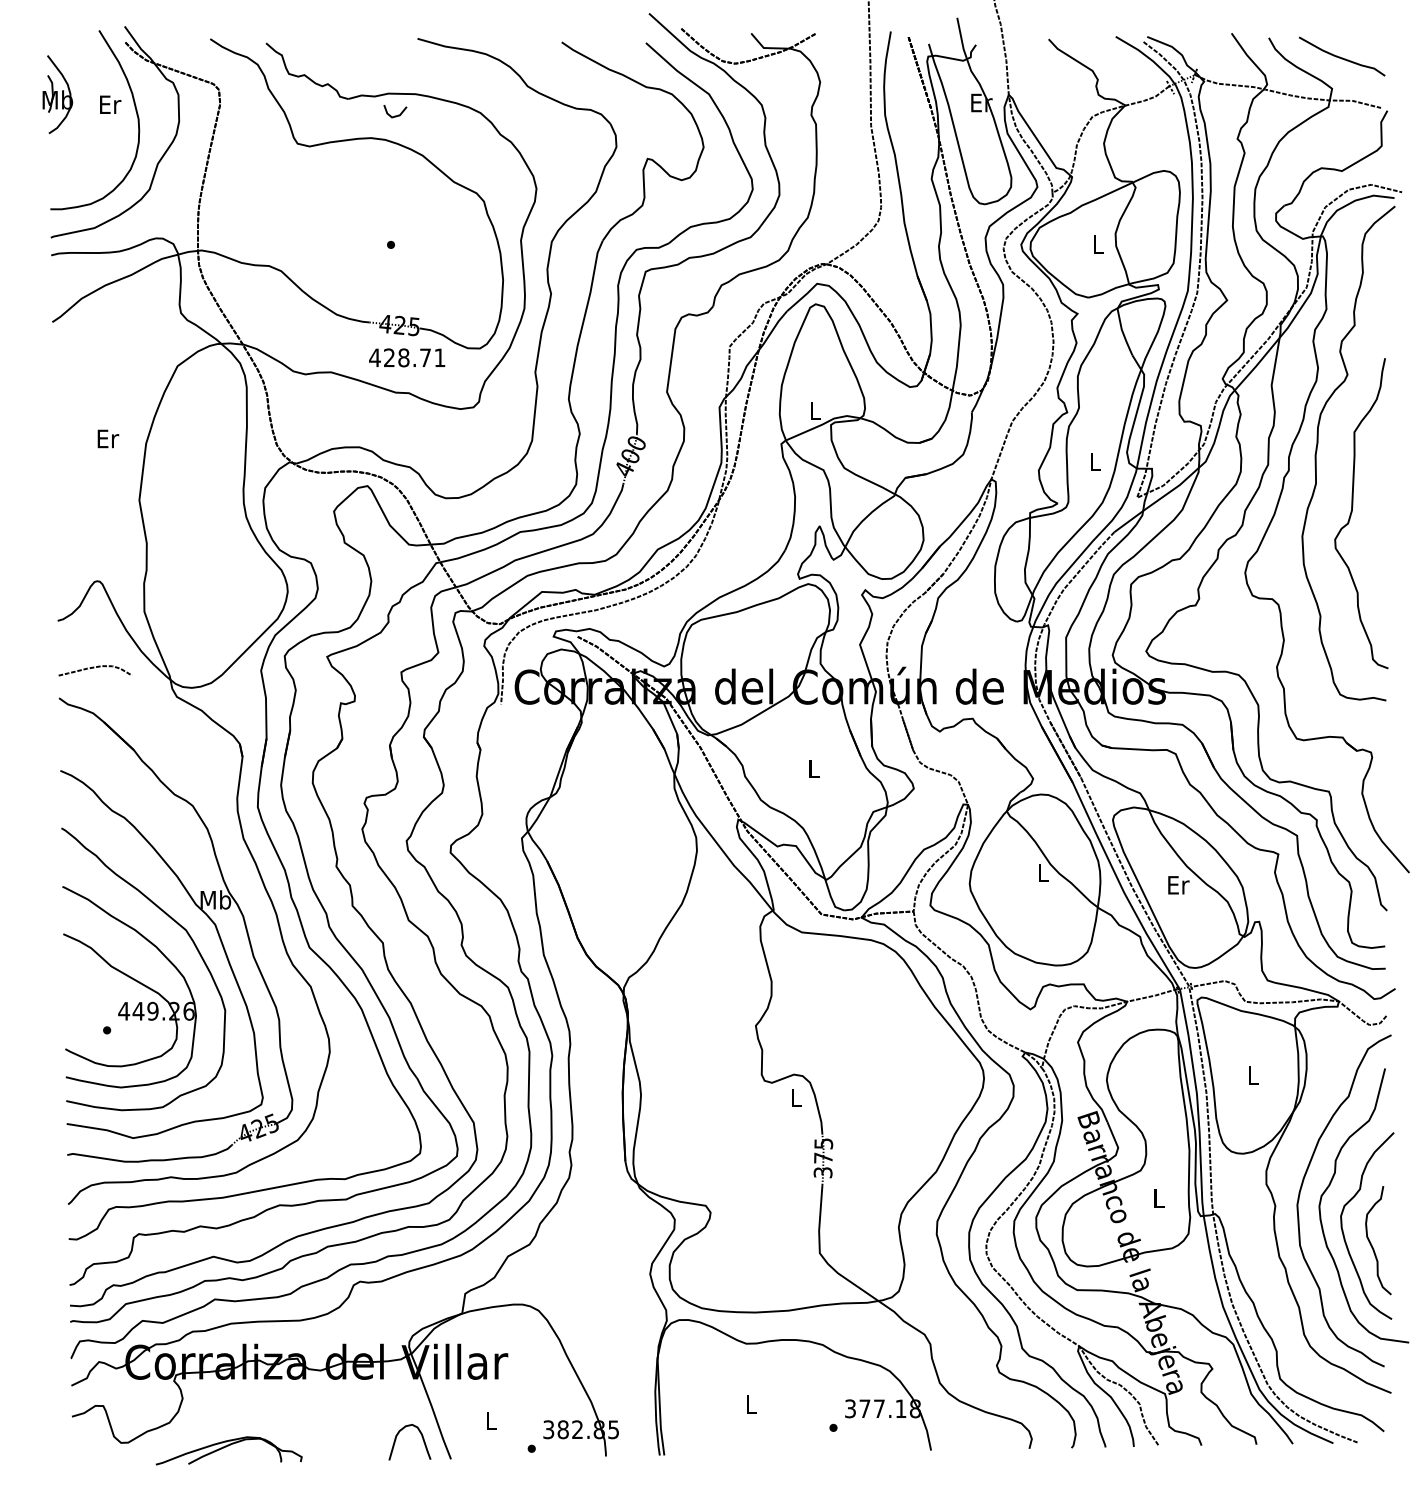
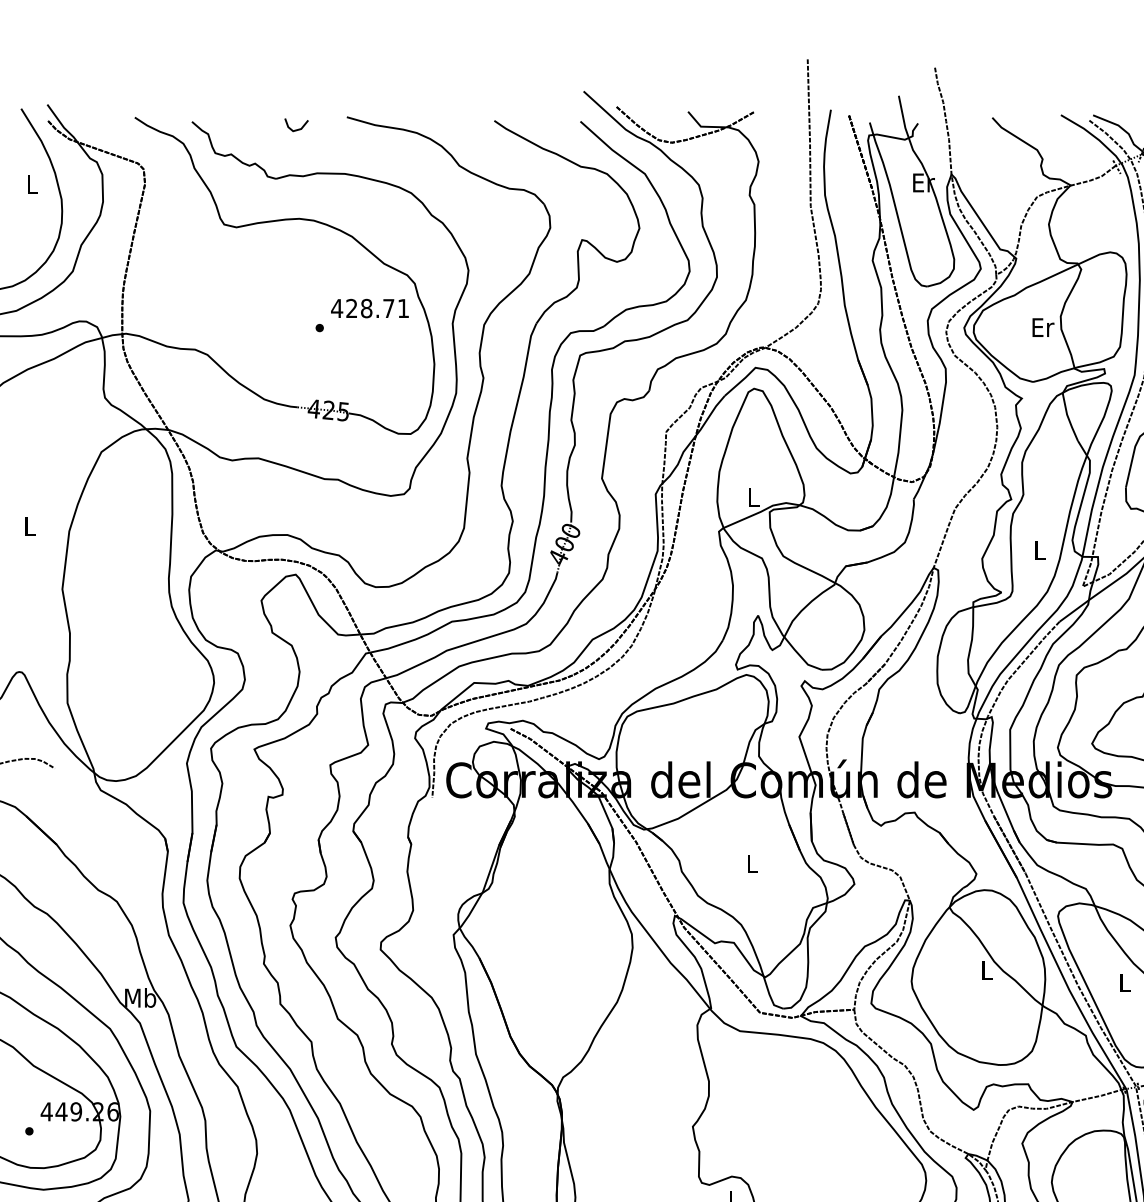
text: (110, 104) -> (32, 184), Er -> L
line: (395, 115) -> (296, 129), moved
text: (1098, 244) -> (1043, 327), L -> Er
text: (407, 357) -> (370, 308), moved
text: (108, 438) -> (30, 526), Er -> L
text: (1178, 885) -> (1125, 983), Er -> L

